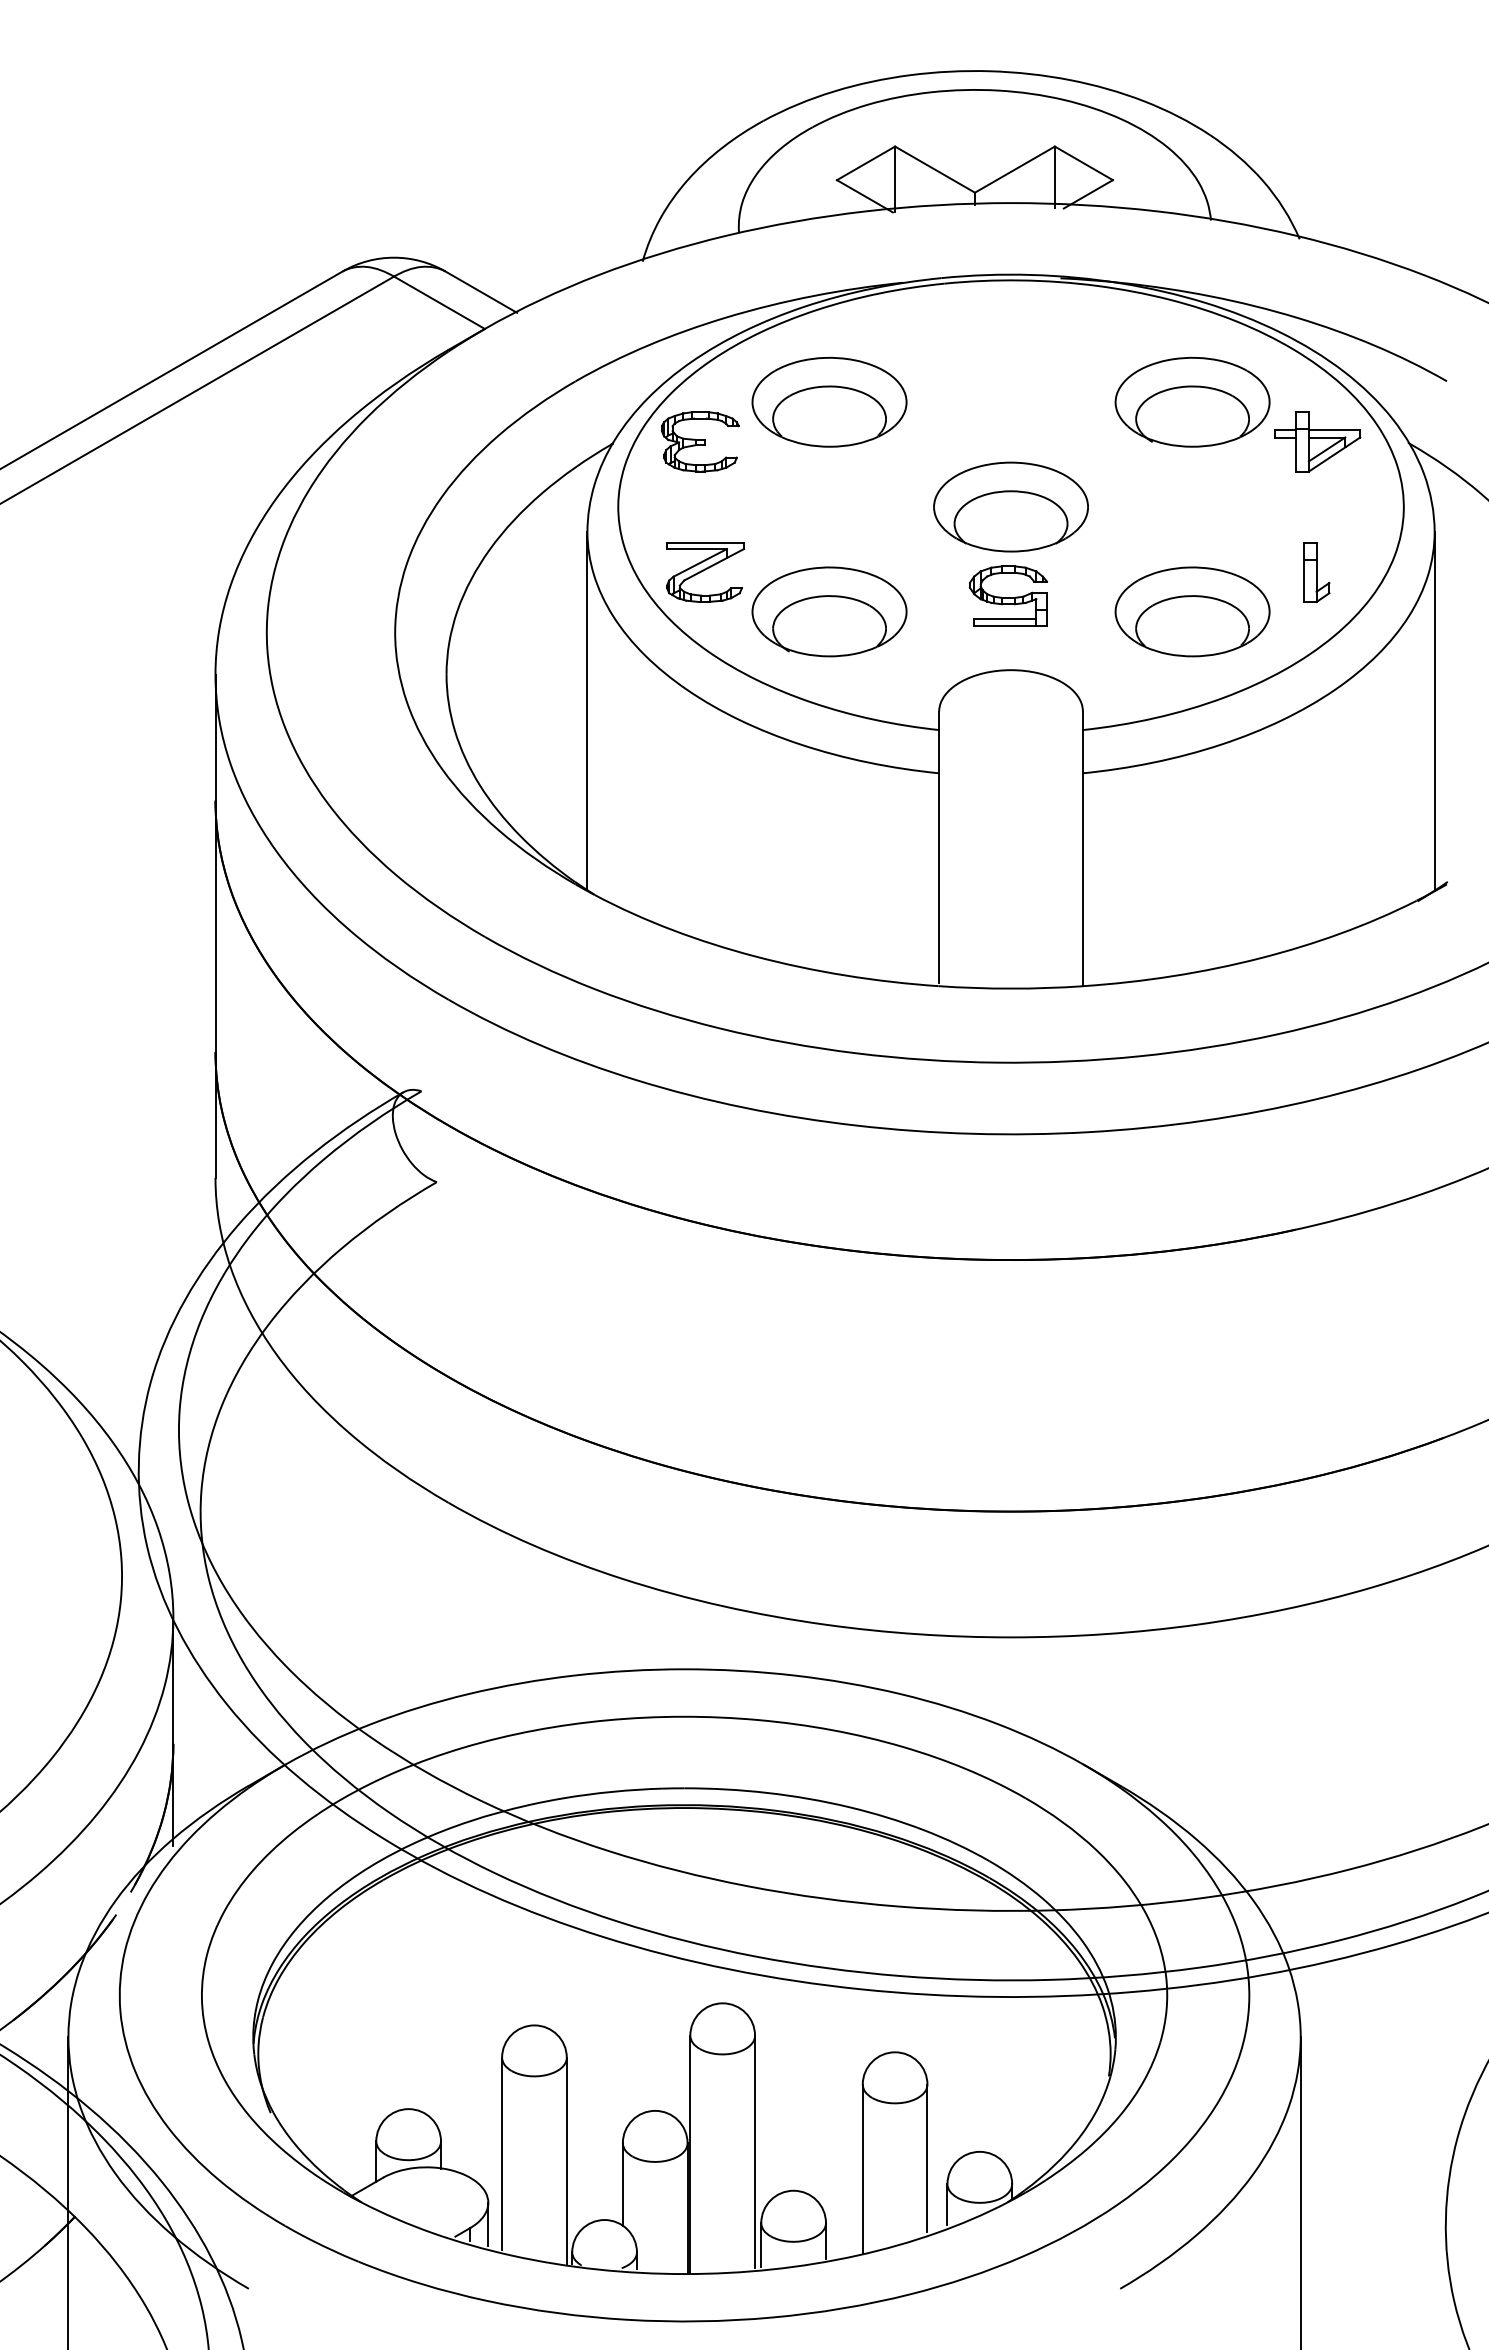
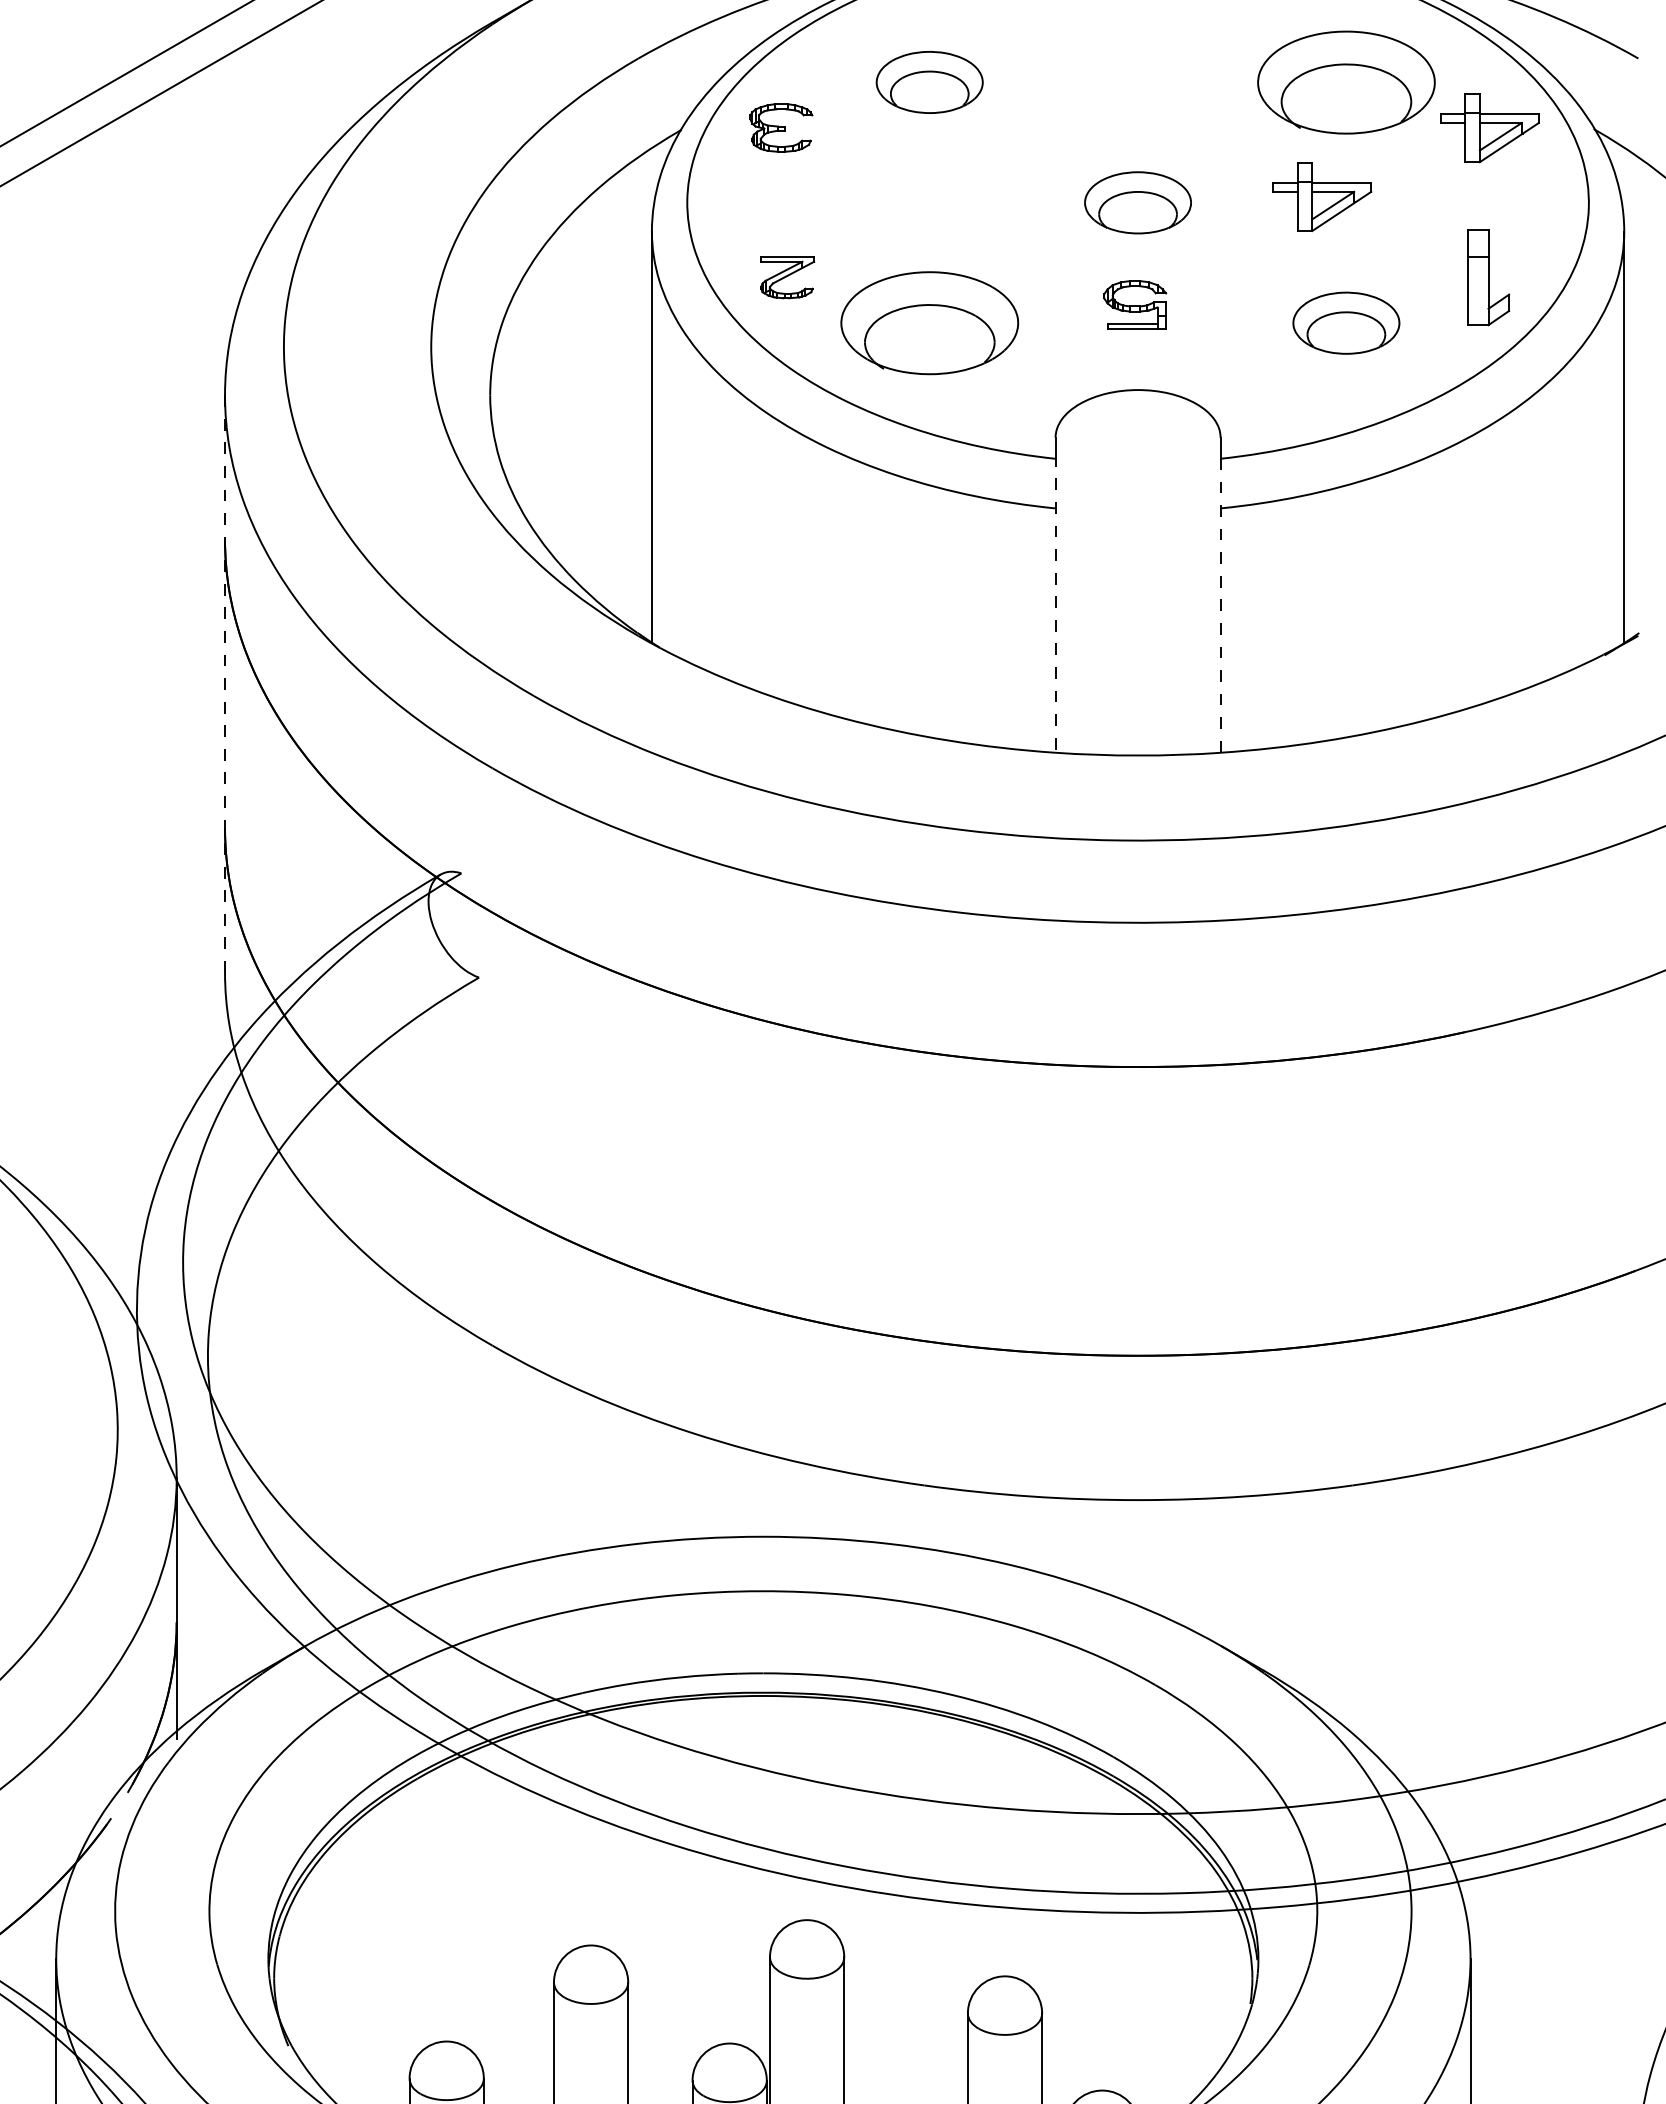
part: (829, 401) -> (929, 81), size x0.6
part: (699, 441) -> (780, 127), size x0.7
part: (1171, 501) -> (1322, 196), added
part: (1010, 506) -> (1137, 202), size x0.6
part: (705, 572) -> (787, 277), size x0.6
part: (1316, 572) -> (1488, 277), size x1.4
part: (1008, 595) -> (1135, 304), size x0.7
part: (1192, 611) -> (1346, 322), size x0.6
line: (939, 856) -> (1055, 603), solid -> dashed
line: (1082, 857) -> (1220, 605), solid -> dashed
line: (215, 926) -> (225, 684), solid -> dashed

